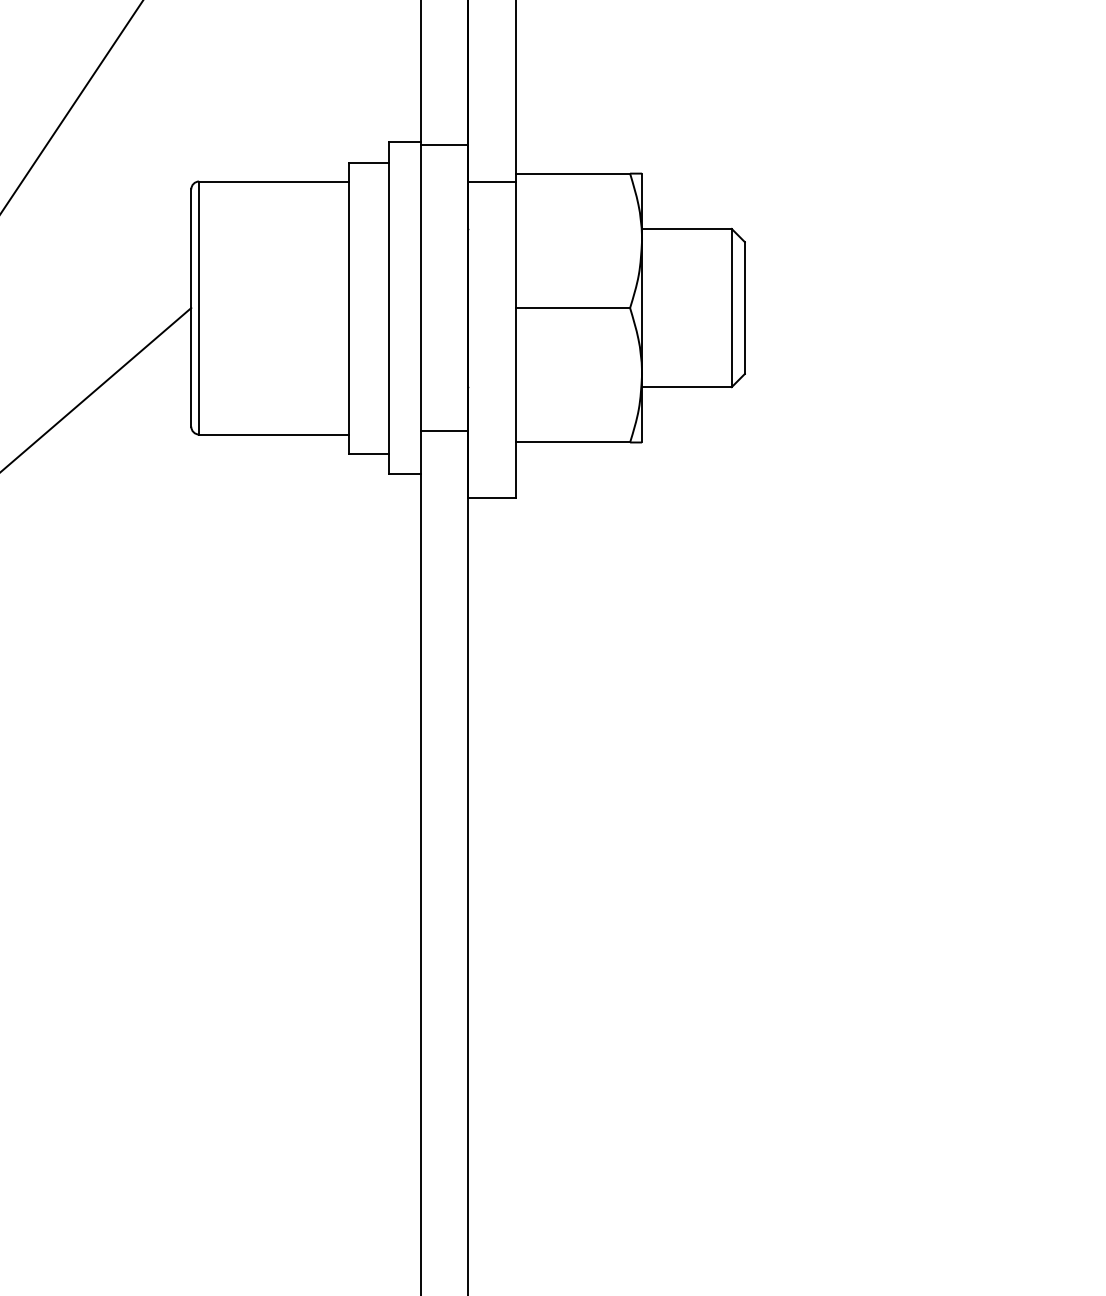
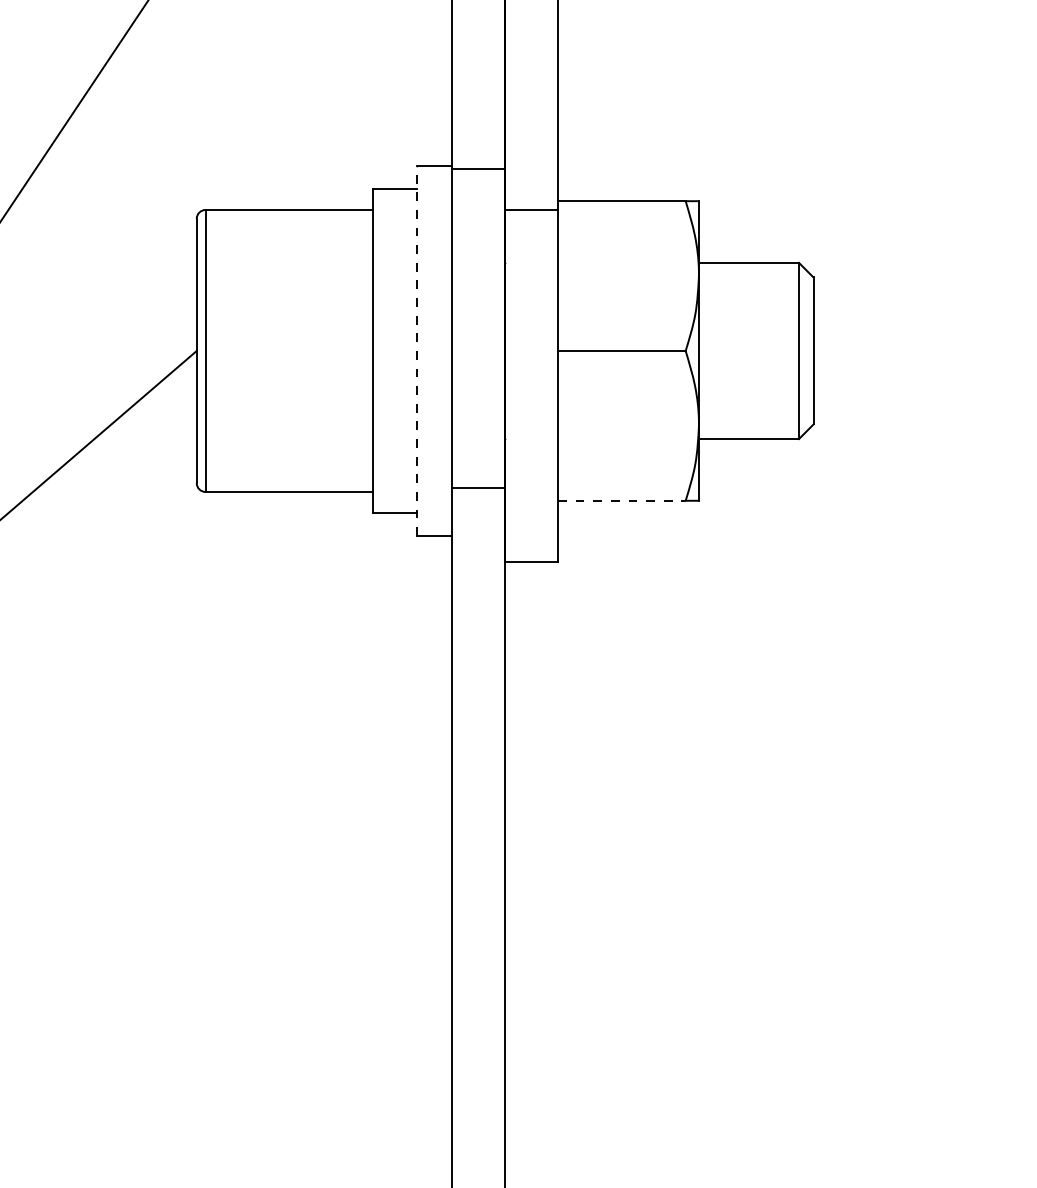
line: (388, 307) -> (416, 350), solid -> dashed
line: (573, 442) -> (622, 500), solid -> dashed

